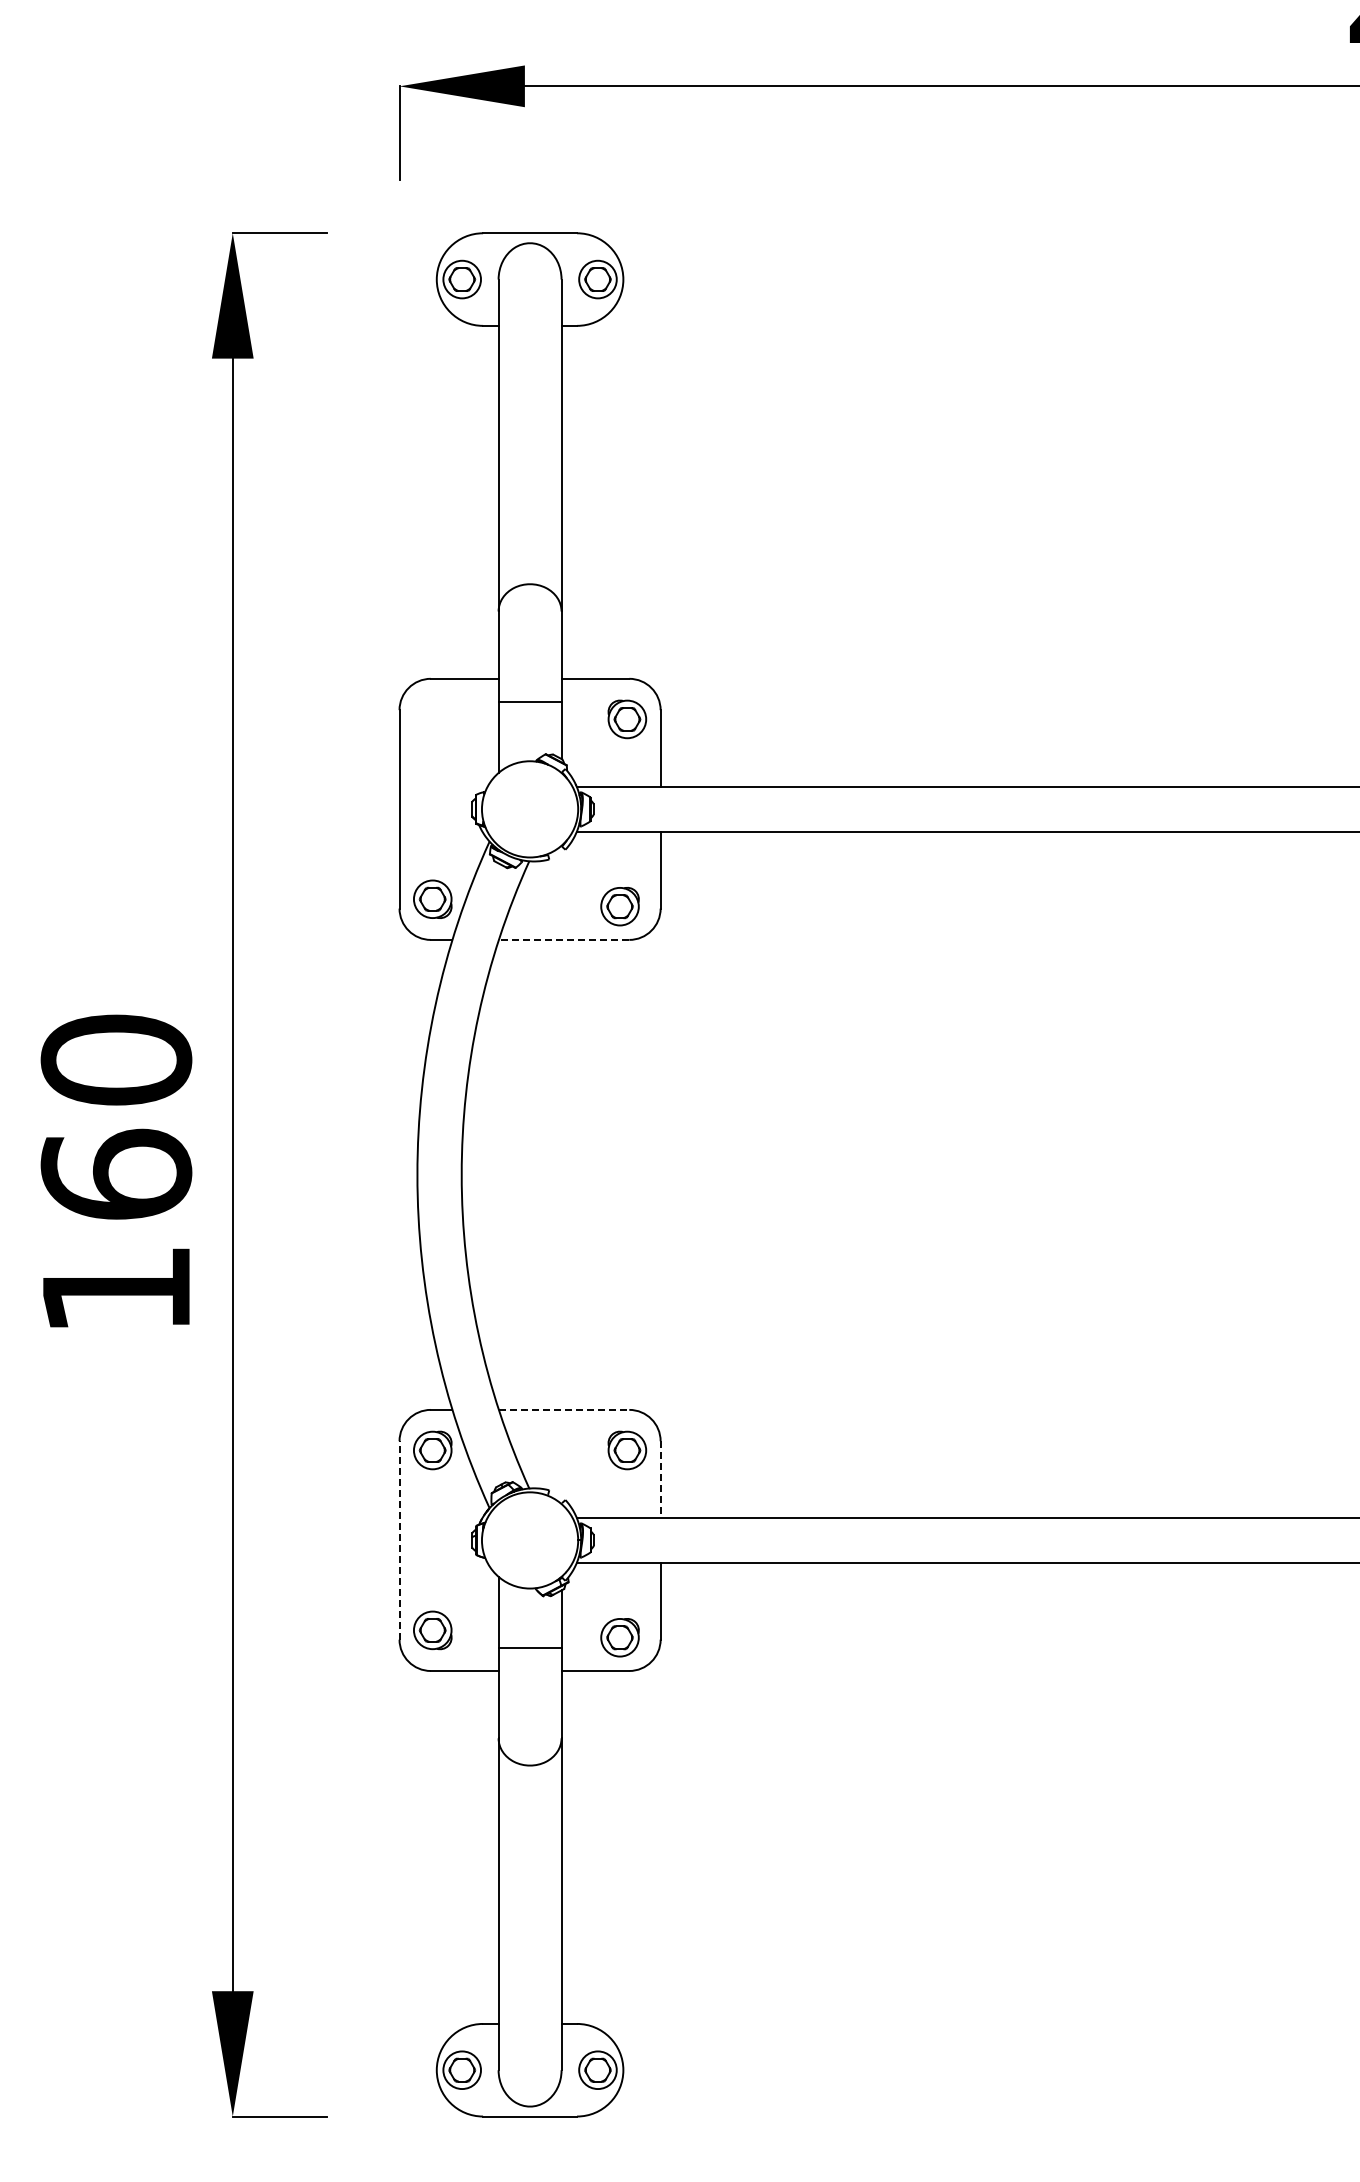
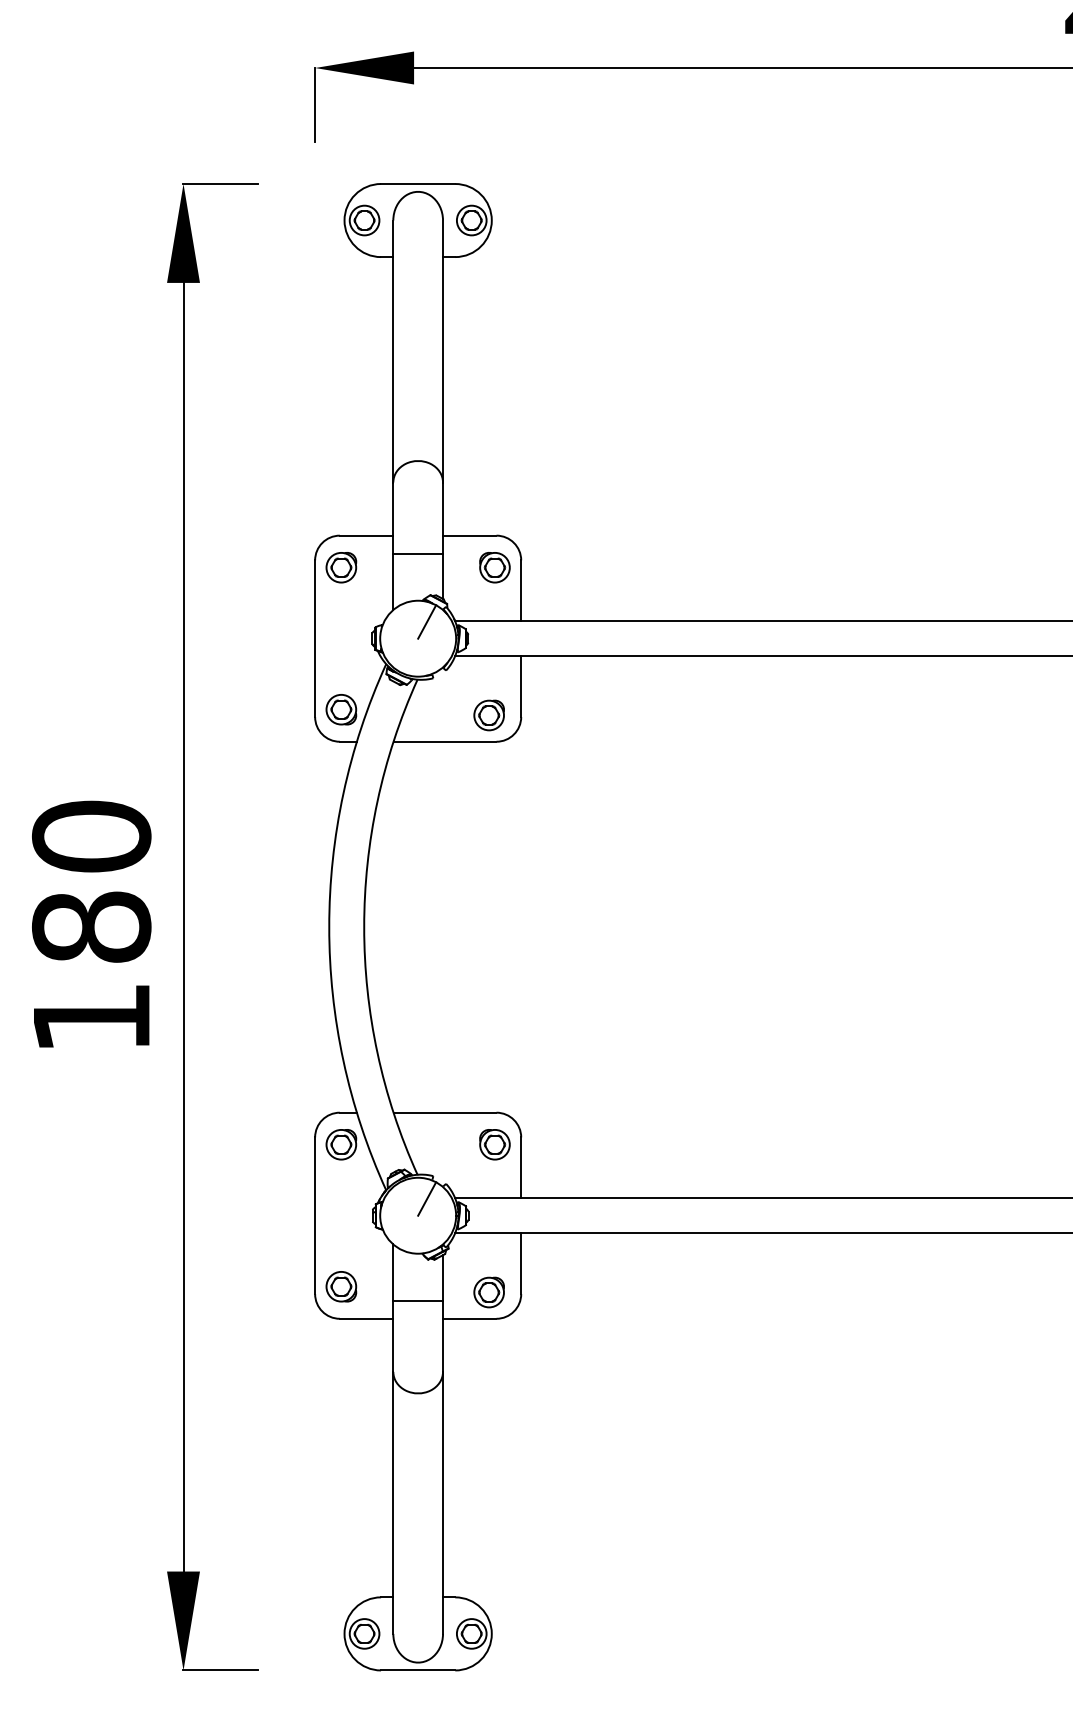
part: (432, 719) -> (341, 567), added
line: (541, 787) -> (427, 621), added
line: (563, 939) -> (444, 741), dashed -> solid
text: (116, 1173) -> (91, 926), 160 -> 180
line: (564, 1409) -> (445, 1112), dashed -> solid
line: (660, 1479) -> (521, 1167), dashed -> solid
line: (541, 1519) -> (427, 1199), added
line: (399, 1539) -> (315, 1215), dashed -> solid

